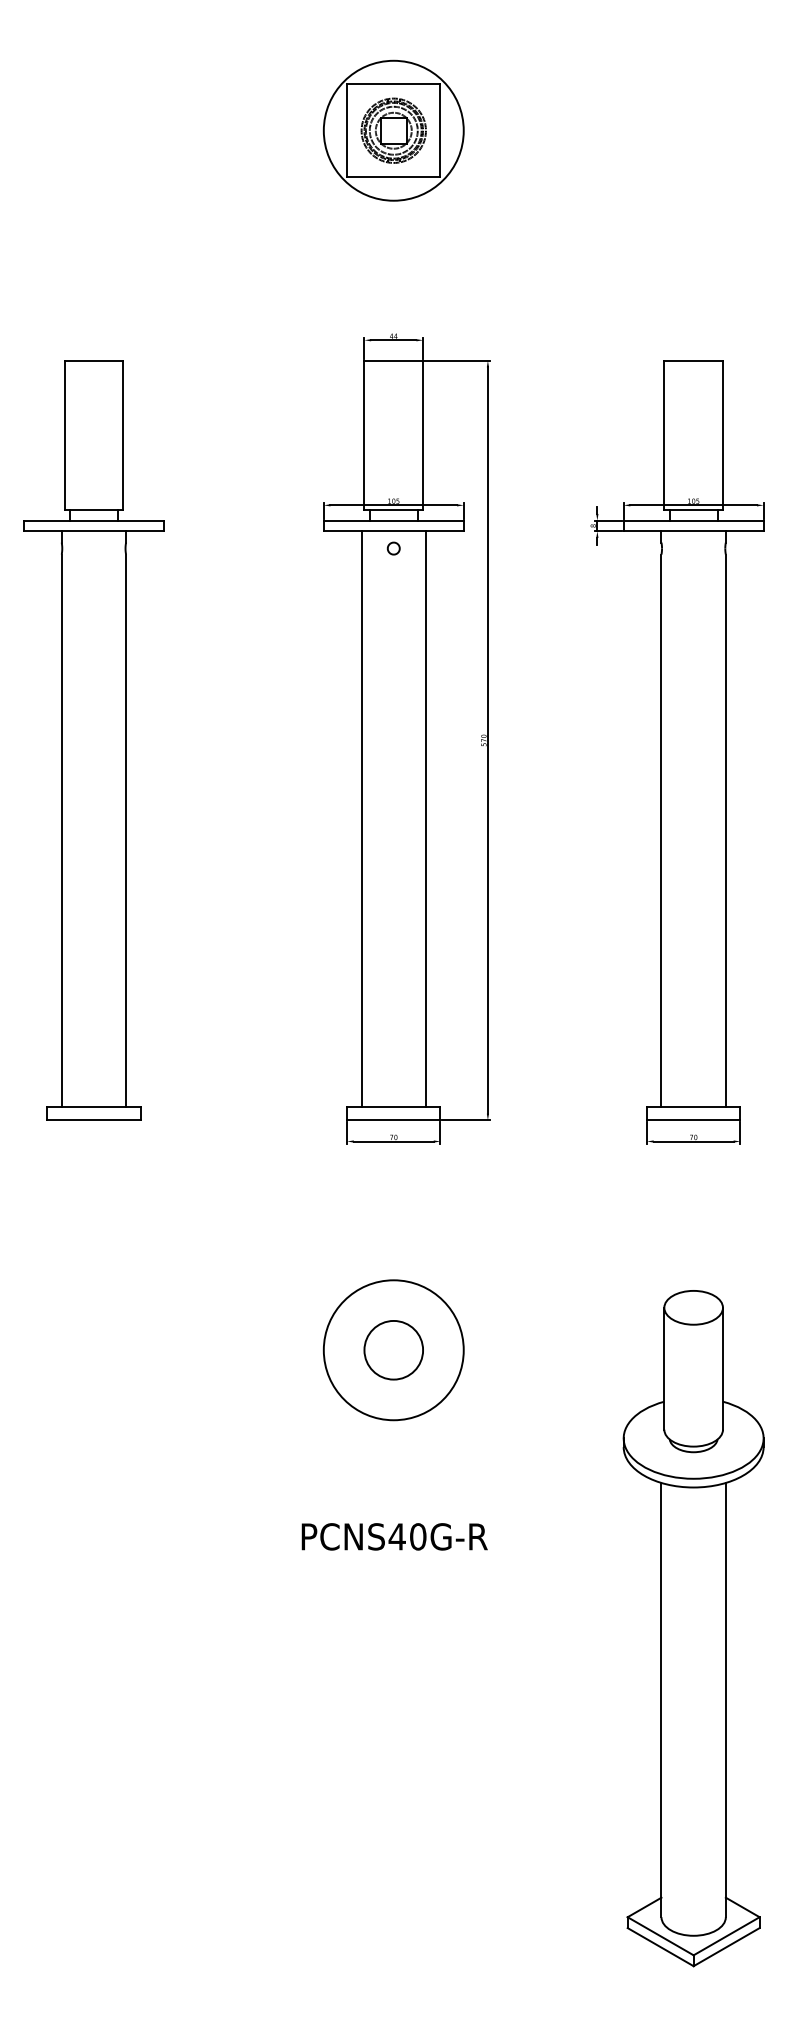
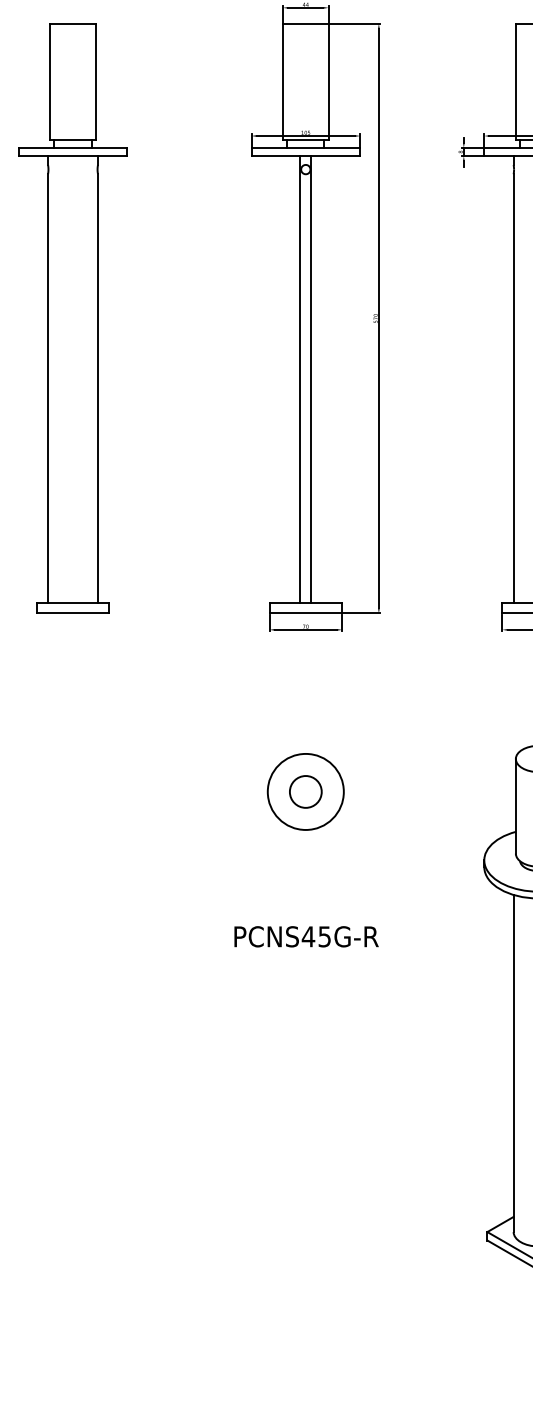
line: (361, 819) -> (300, 379), moved
line: (425, 819) -> (311, 379), moved
circle: (393, 1349) -> (305, 791), size x0.7
circle: (393, 1350) -> (305, 792), size x0.7
text: (418, 1536) -> (325, 936), PCNS40G-R -> PCNS45G-R

